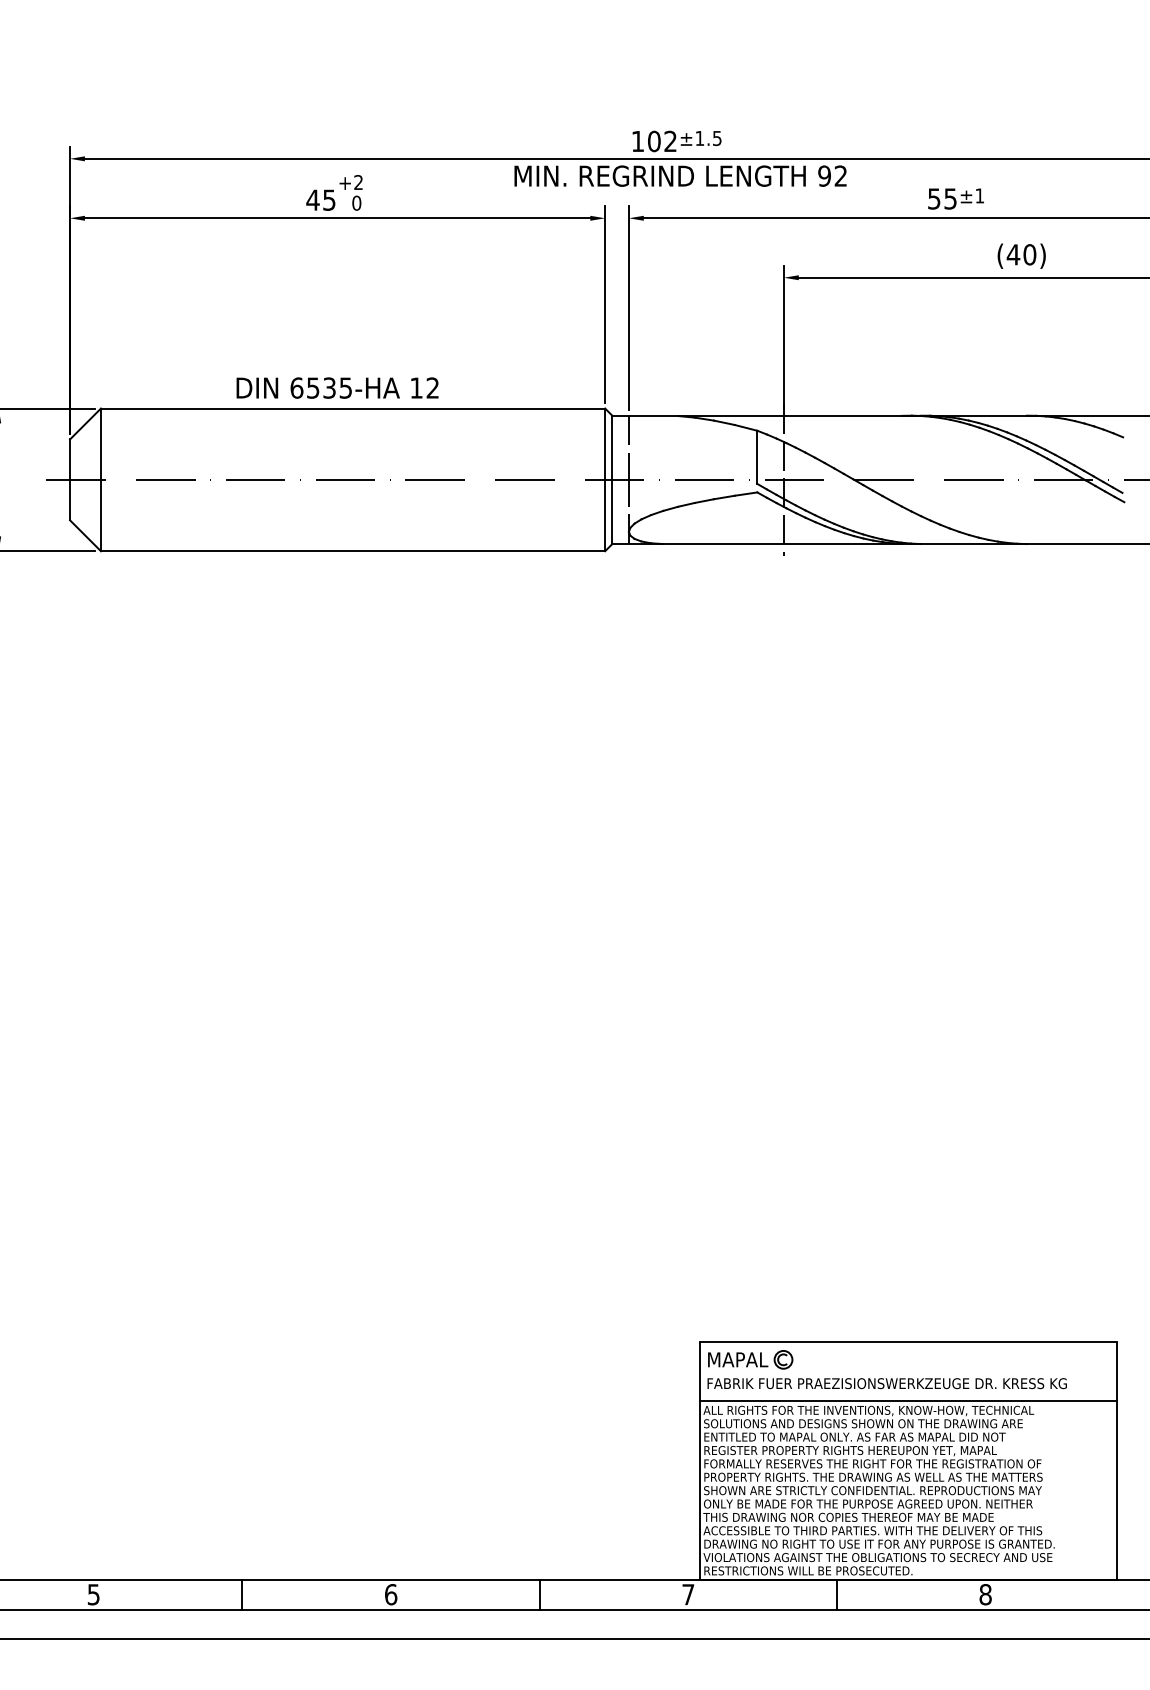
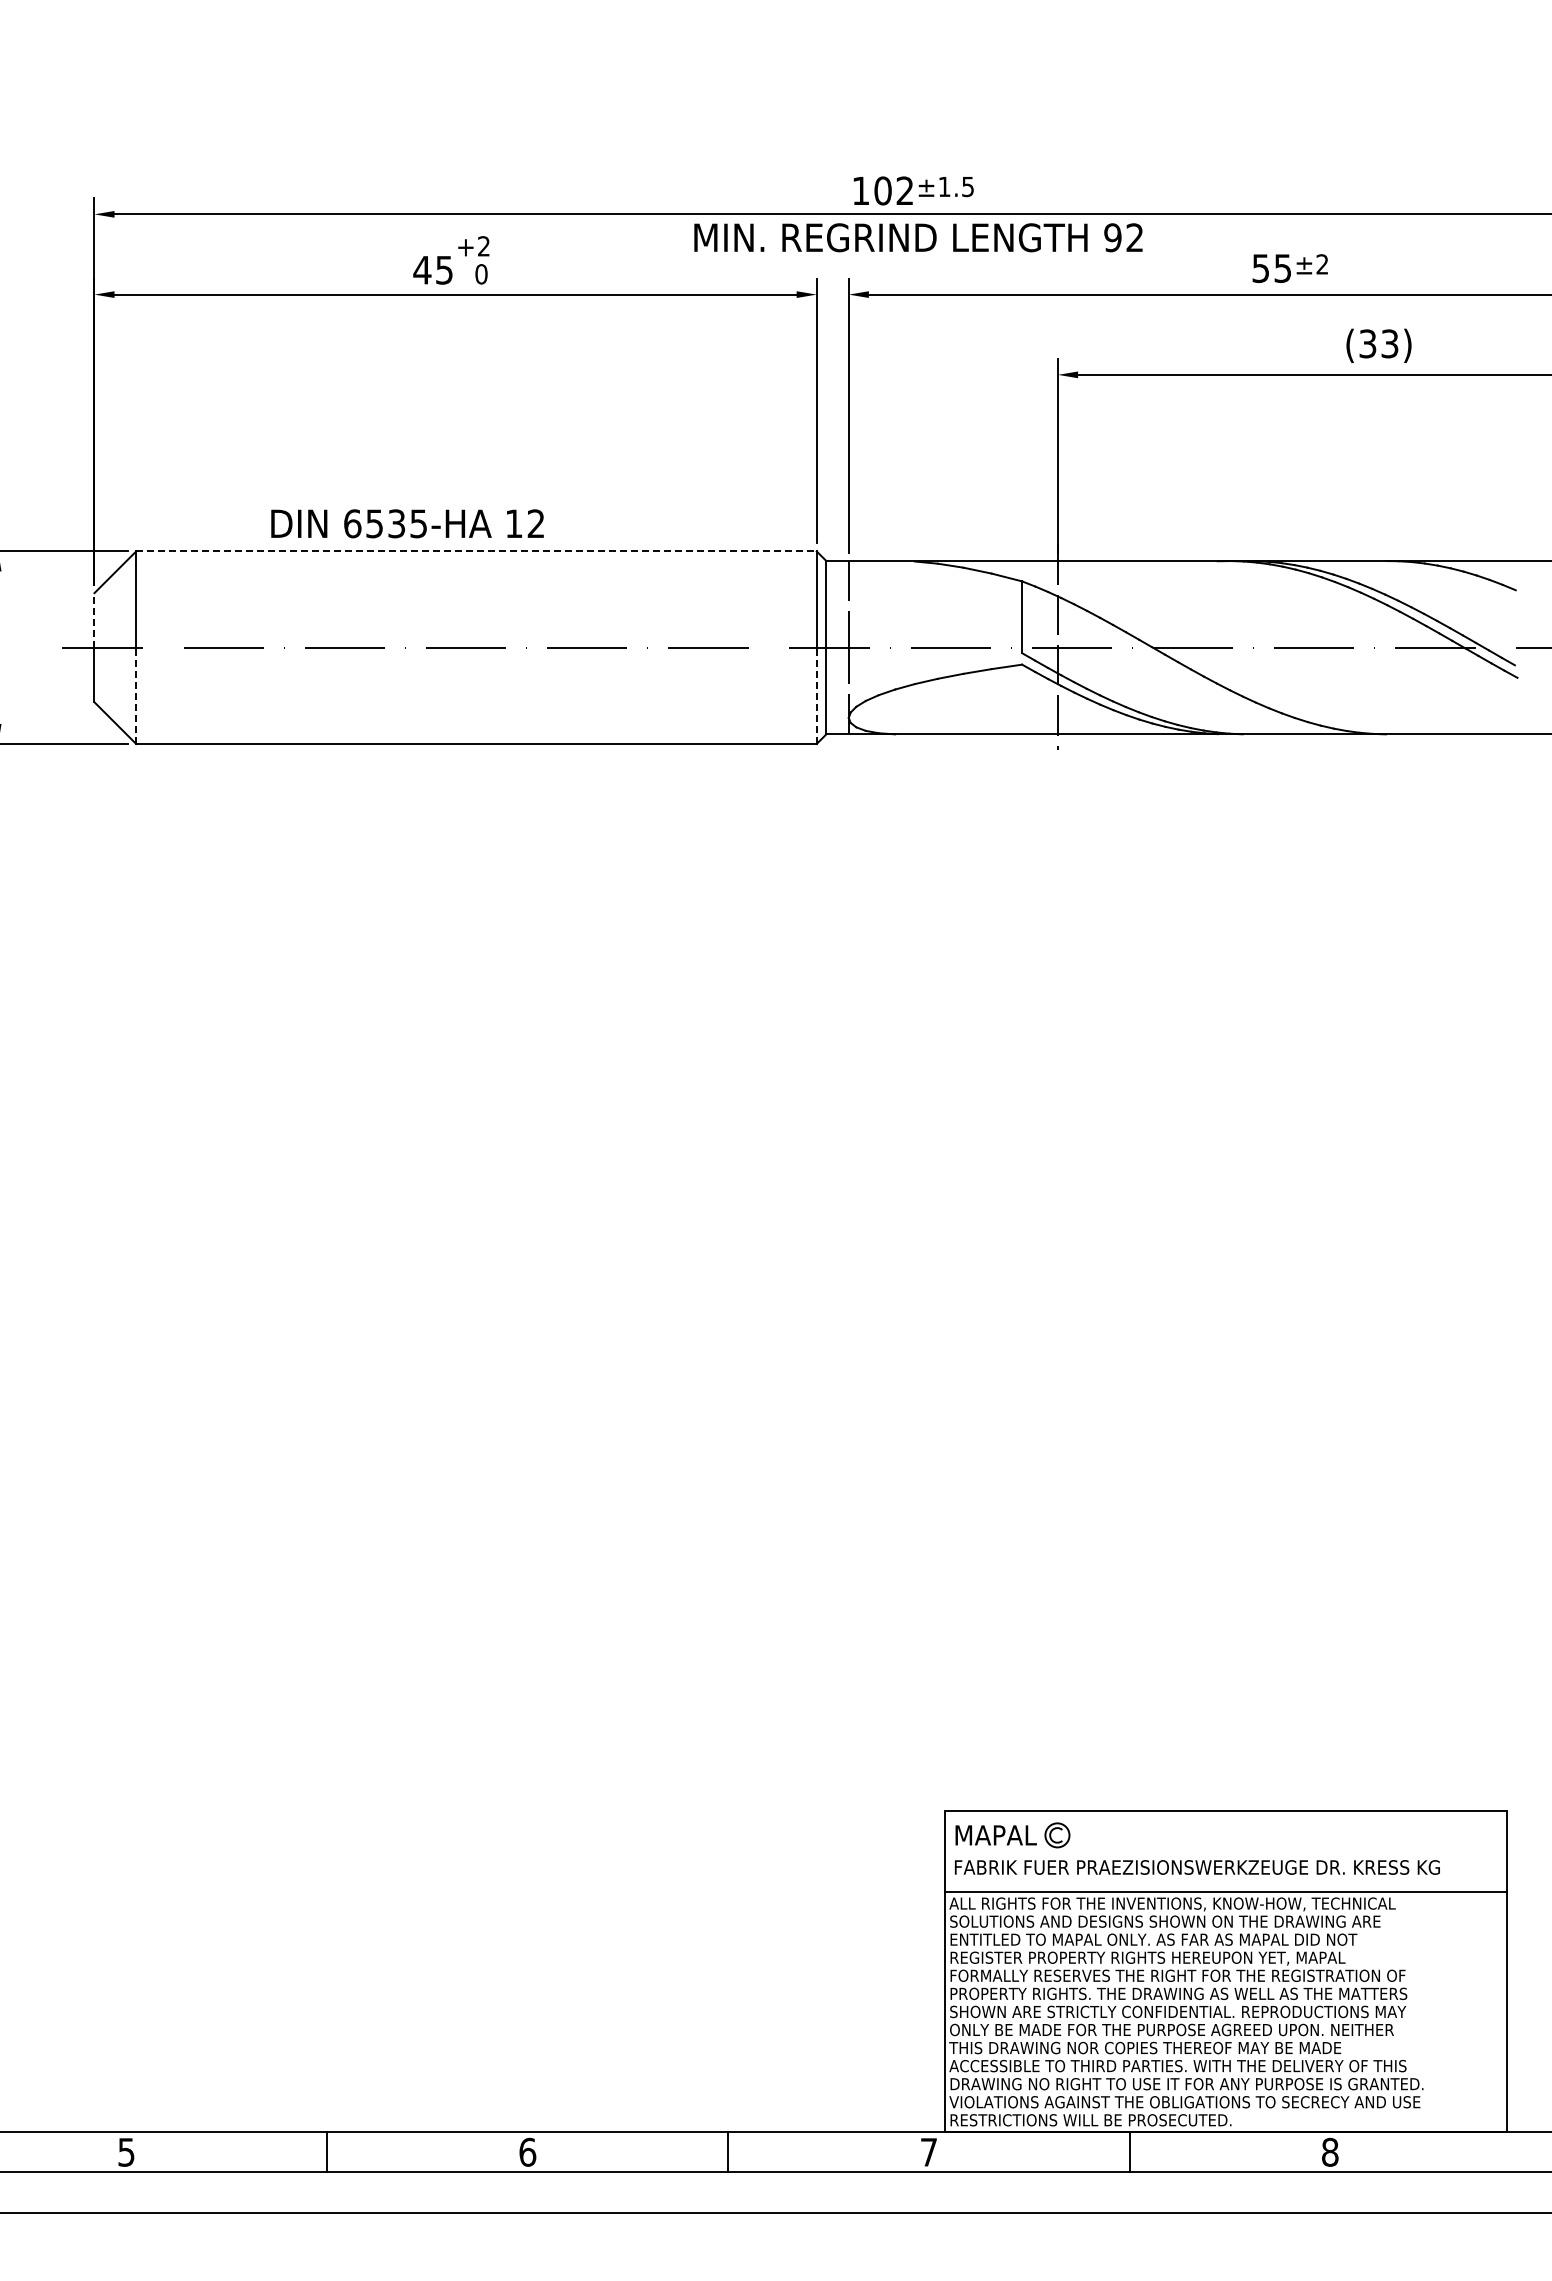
text: (979, 195) -> (1322, 264), ±1 -> ±2
text: (1021, 254) -> (1378, 343), (40) -> (33)
text: (337, 387) -> (407, 523), moved
line: (353, 408) -> (476, 551), solid -> dashed
line: (70, 458) -> (94, 619), solid -> dashed
line: (101, 515) -> (136, 695), solid -> dashed
line: (605, 515) -> (816, 695), solid -> dashed

